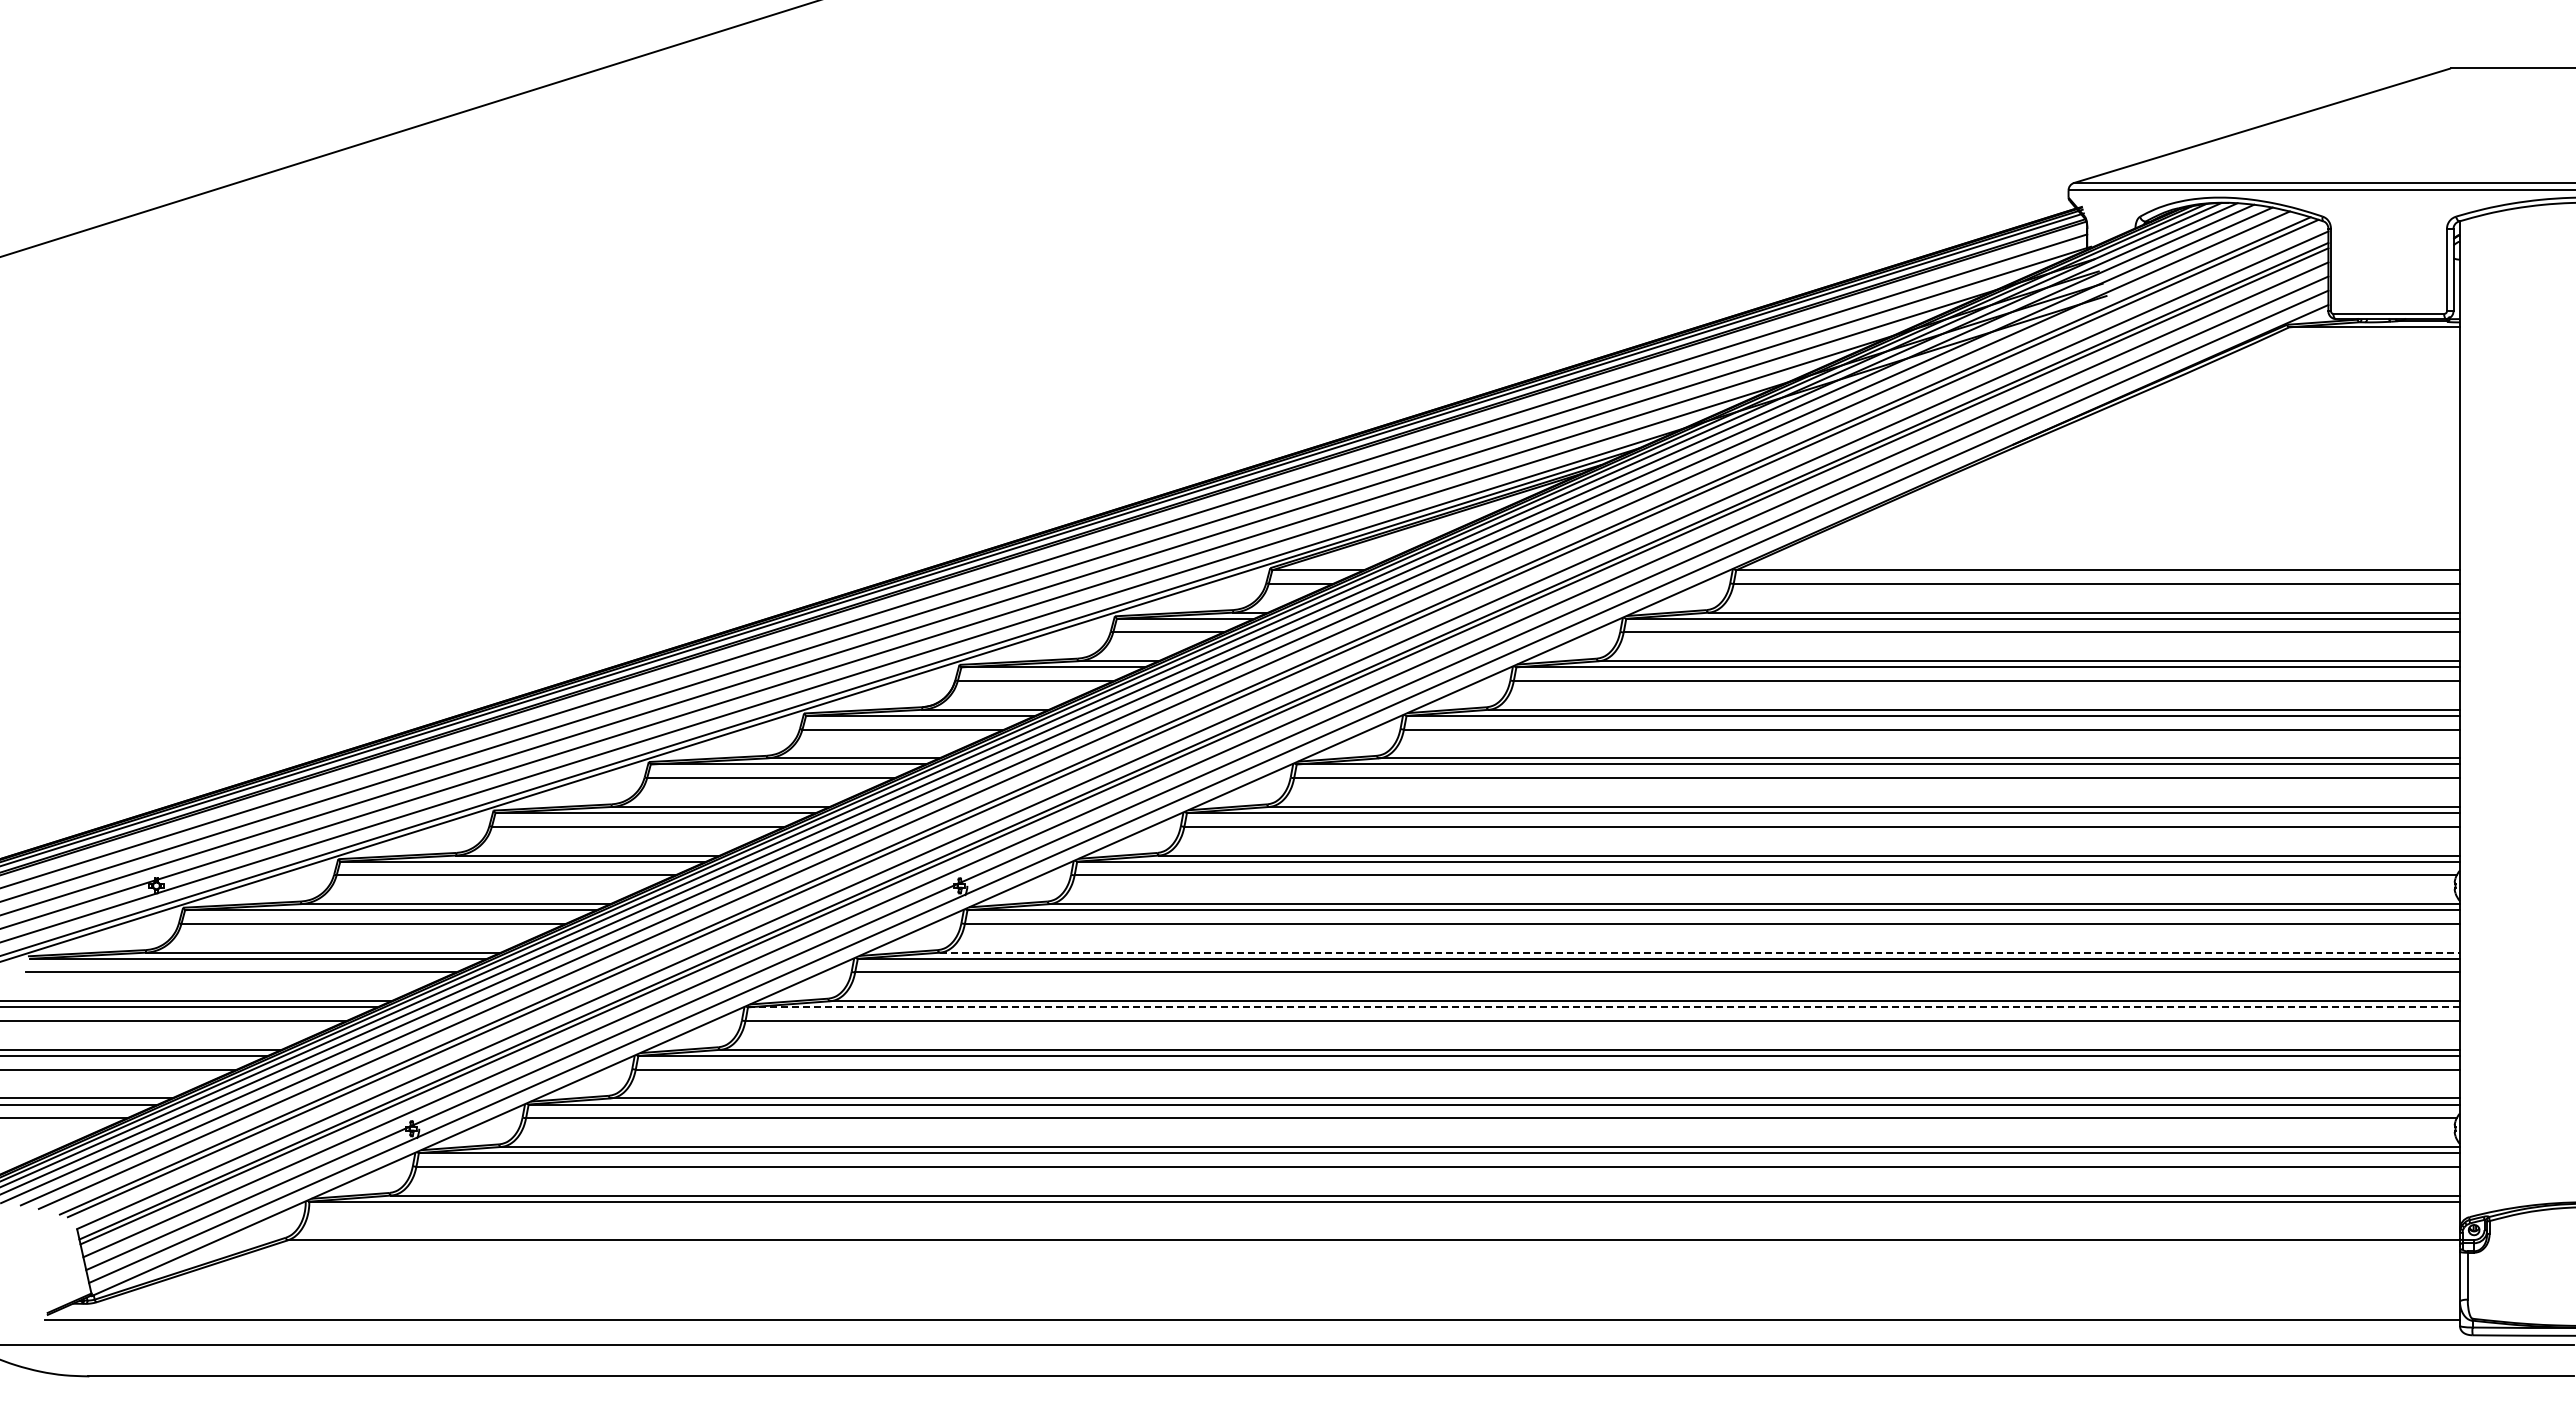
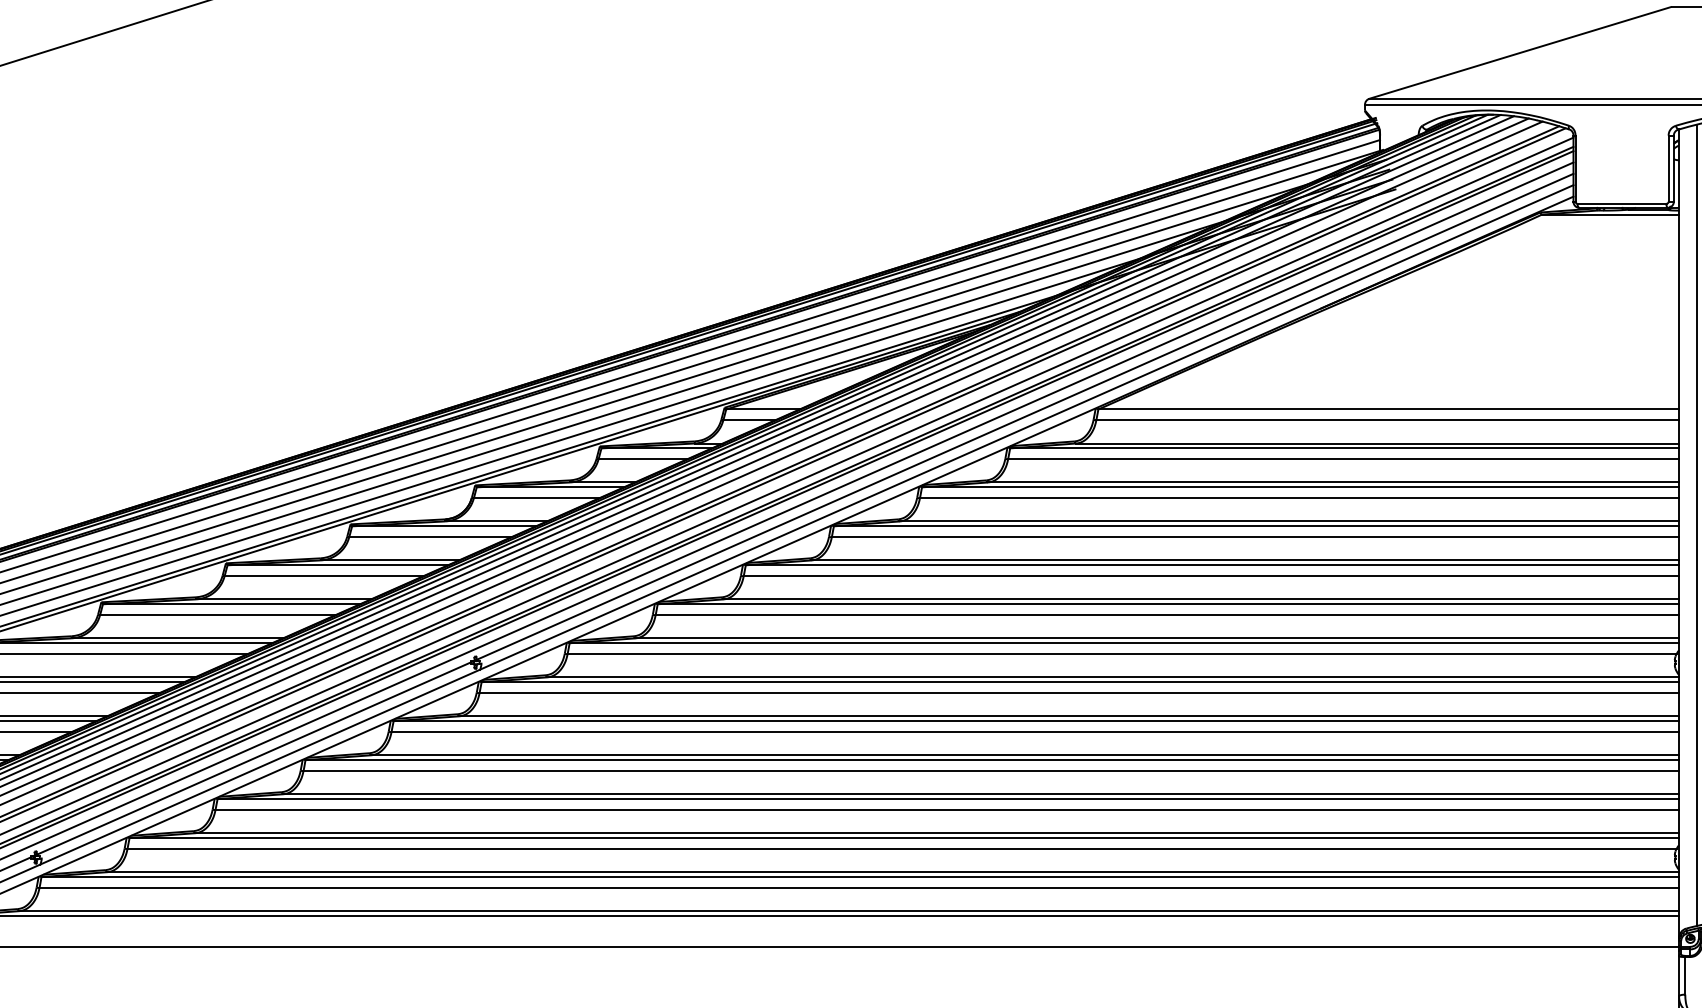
line: (2481, 714) -> (1696, 525), added
line: (1700, 952) -> (1069, 716), dashed -> solid
line: (1604, 1007) -> (992, 760), dashed -> solid

